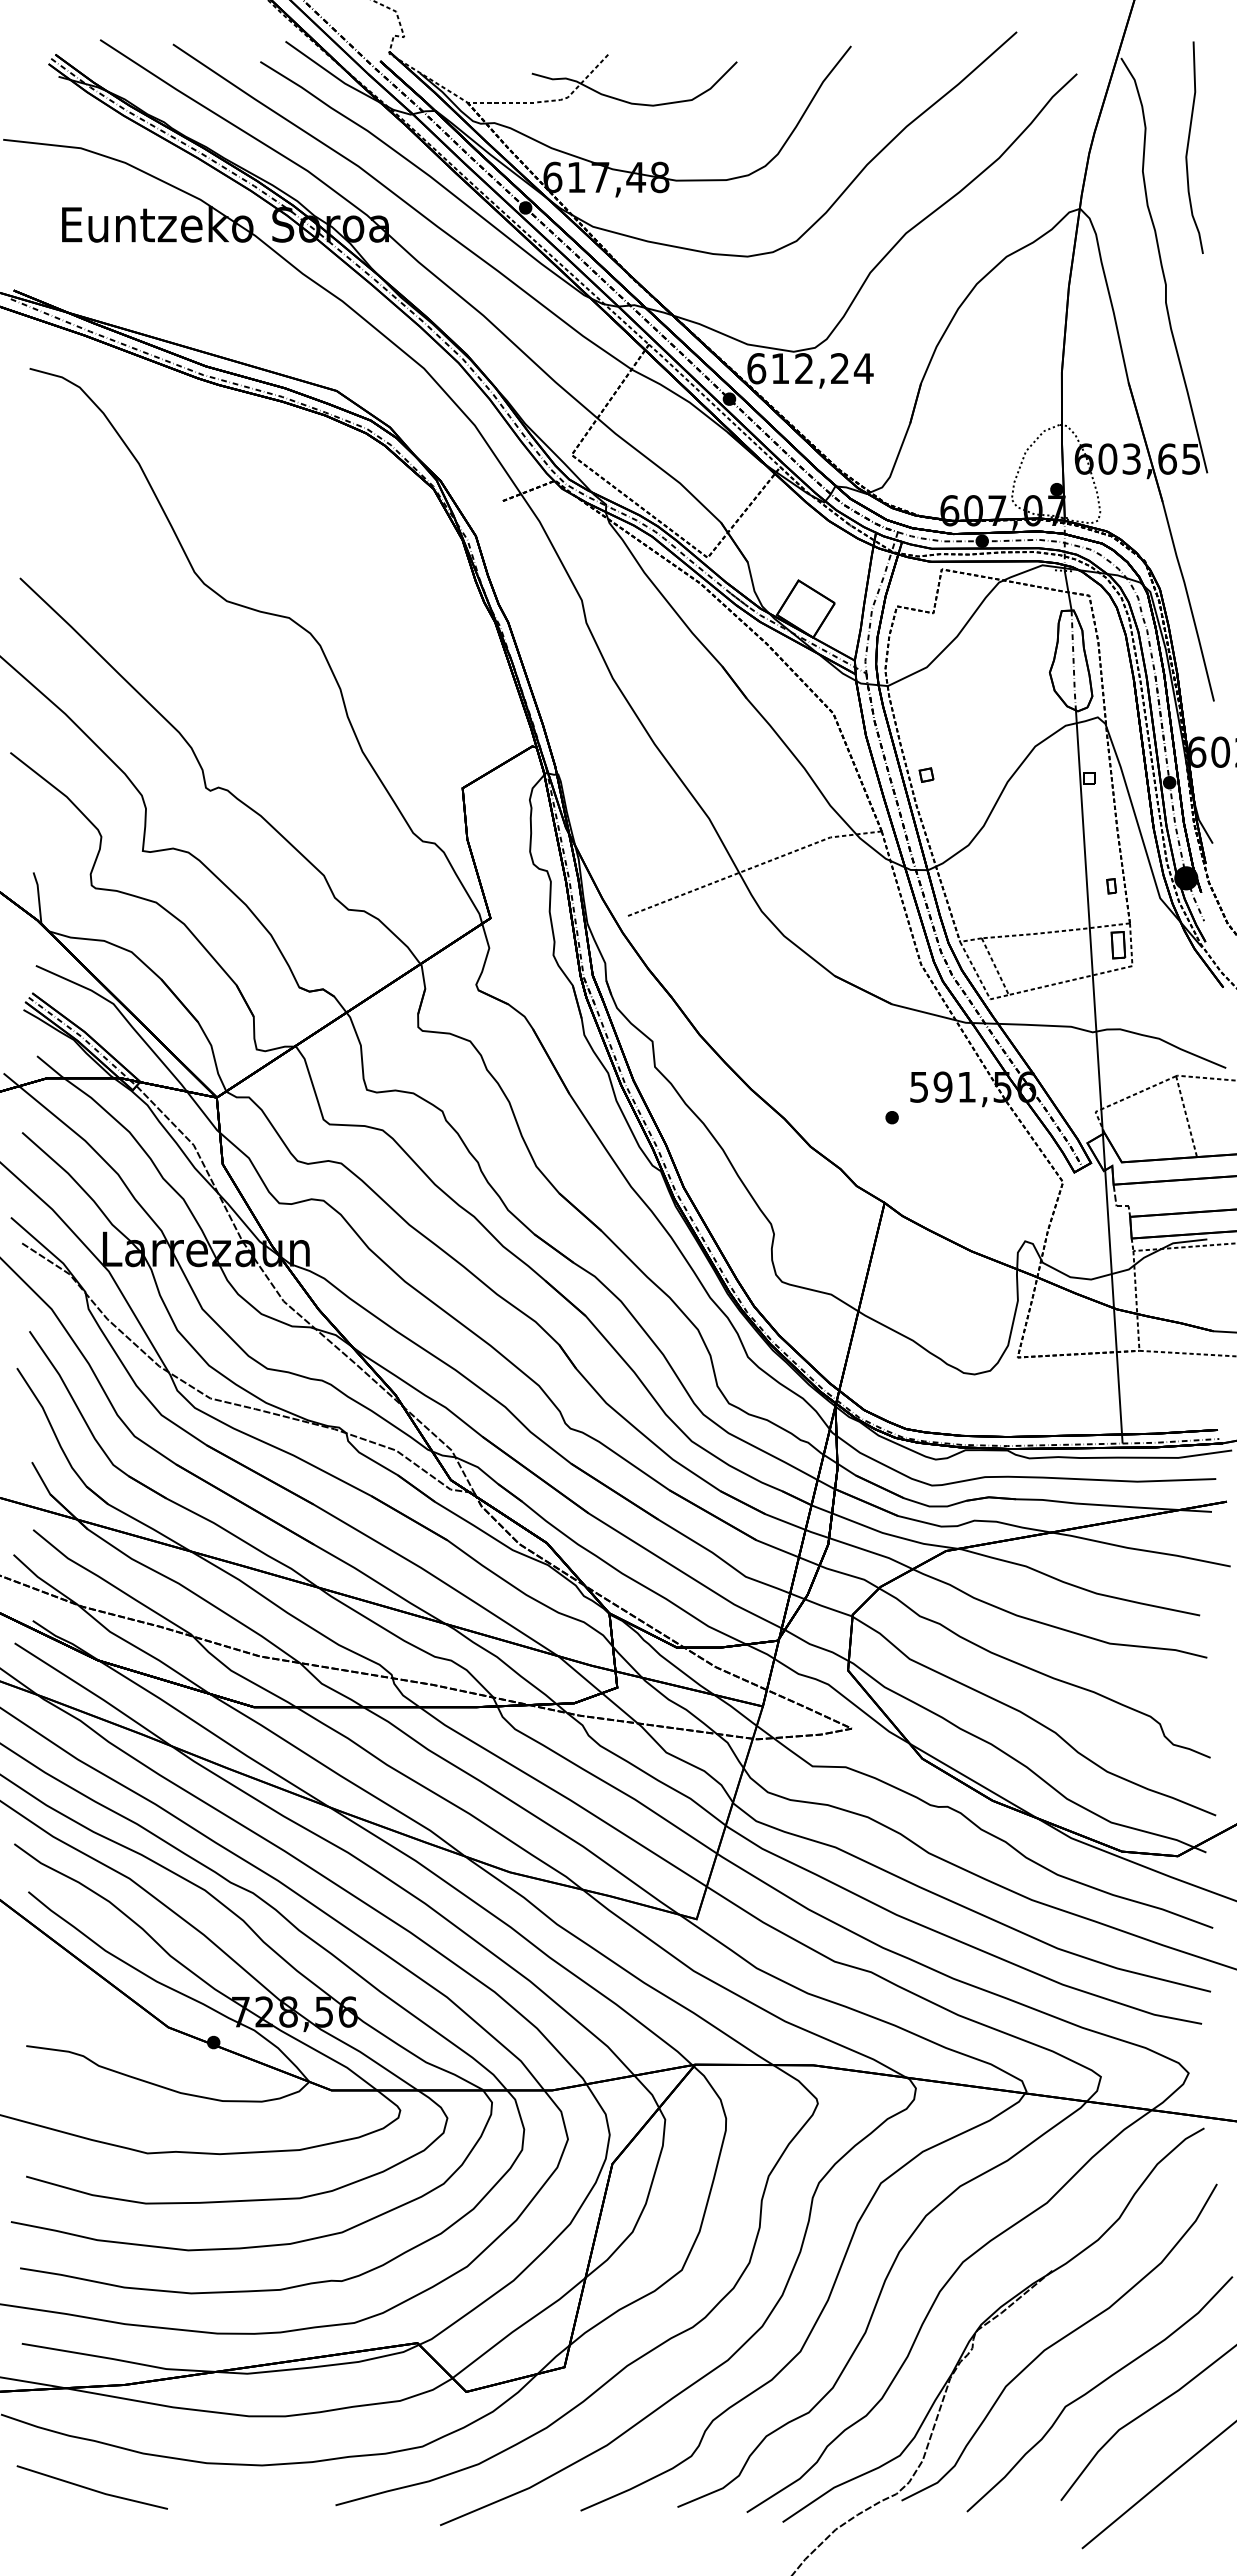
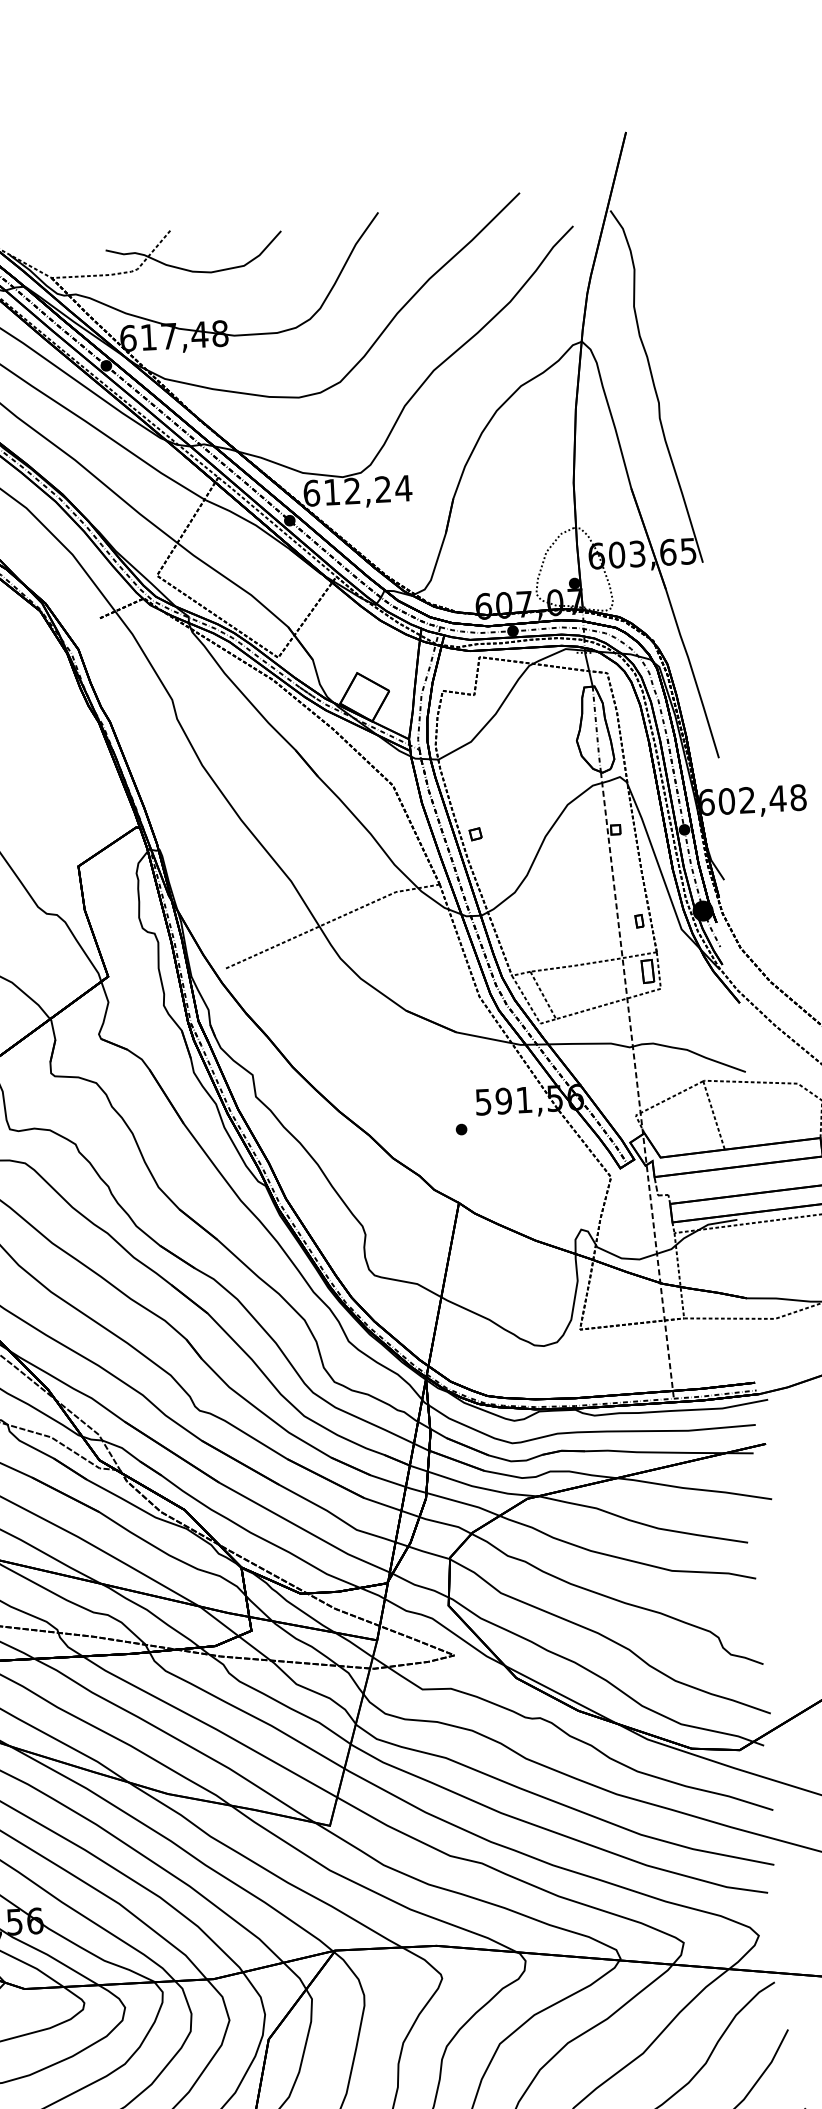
curve: (1188, 147) -> (672, 284), removed
line: (1099, 1077) -> (637, 1085), solid -> dashed

